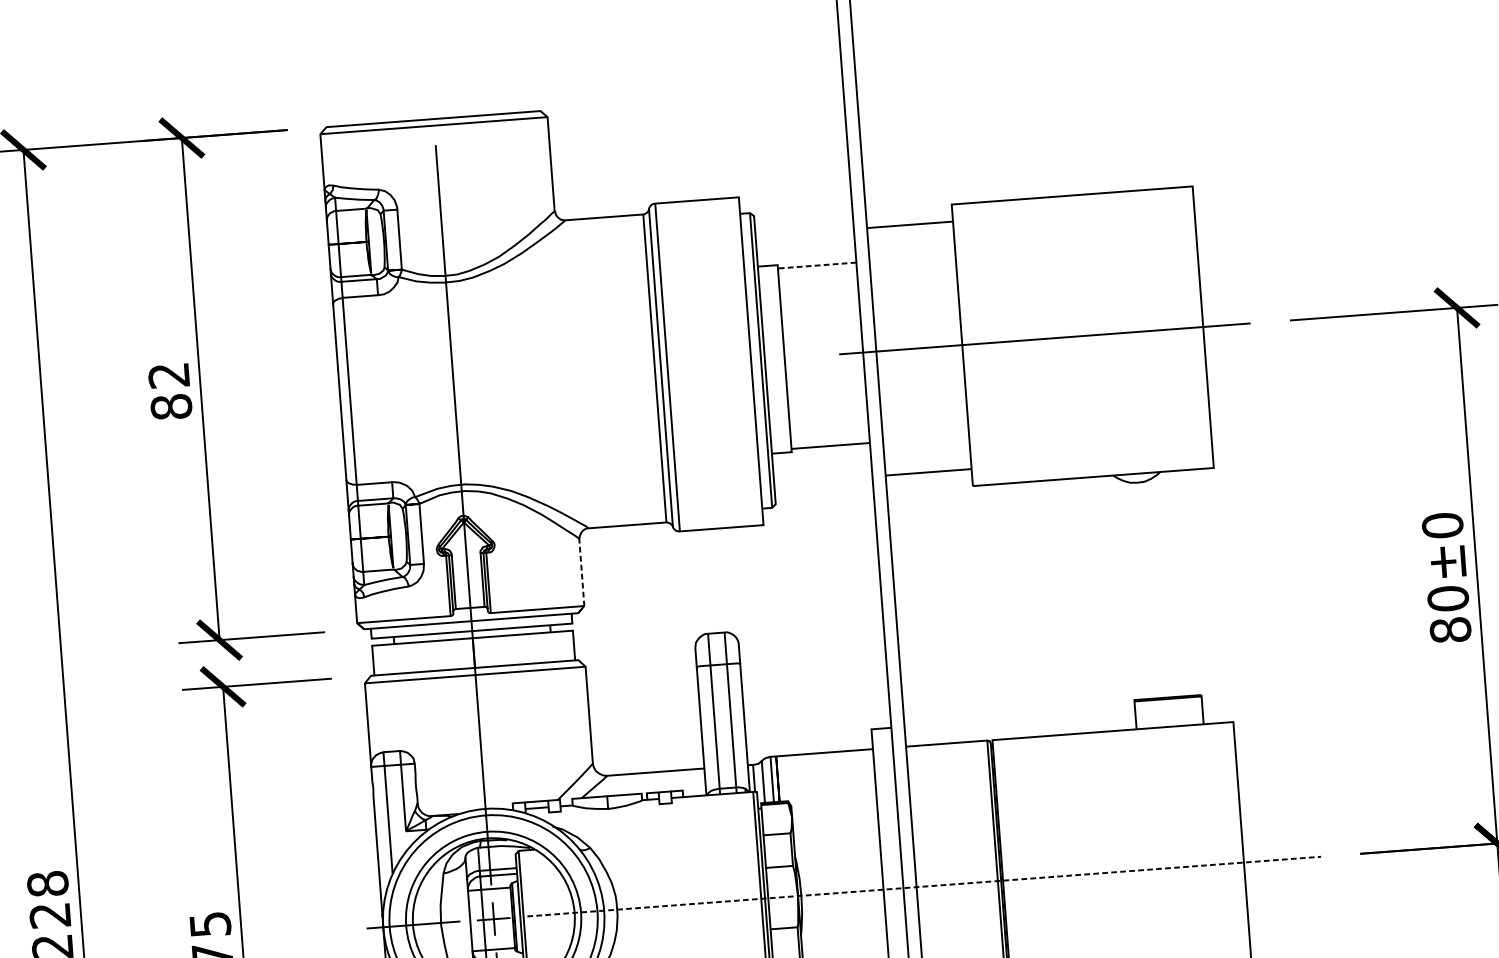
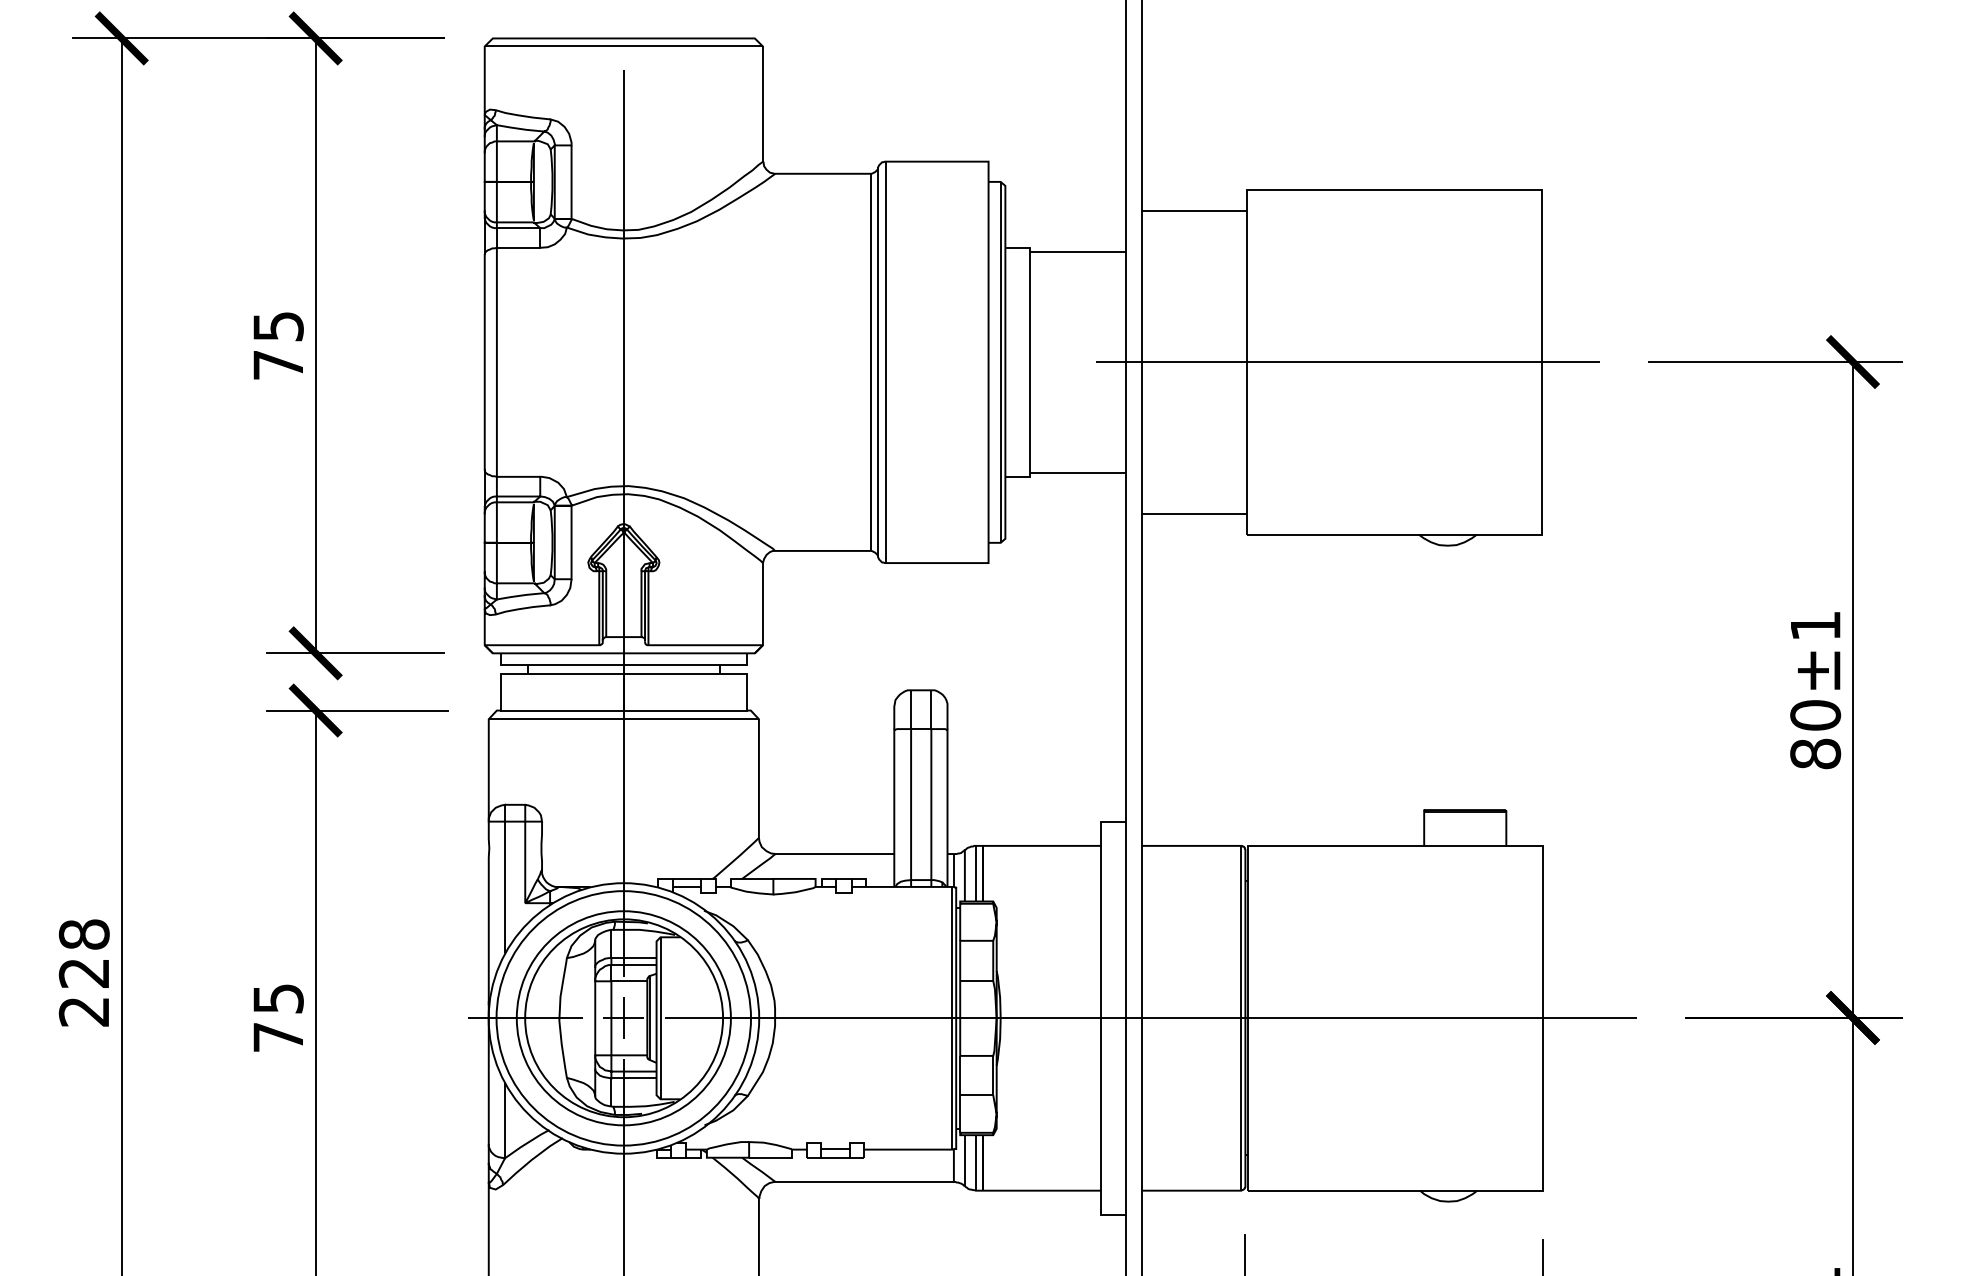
line: (817, 265) -> (1077, 251), dashed -> solid
text: (170, 391) -> (278, 346), 82 -> 75
text: (1442, 525) -> (1815, 625), 80±0 -> 80±1
line: (581, 577) -> (762, 610), dashed -> solid
line: (924, 886) -> (1151, 1017), dashed -> solid

